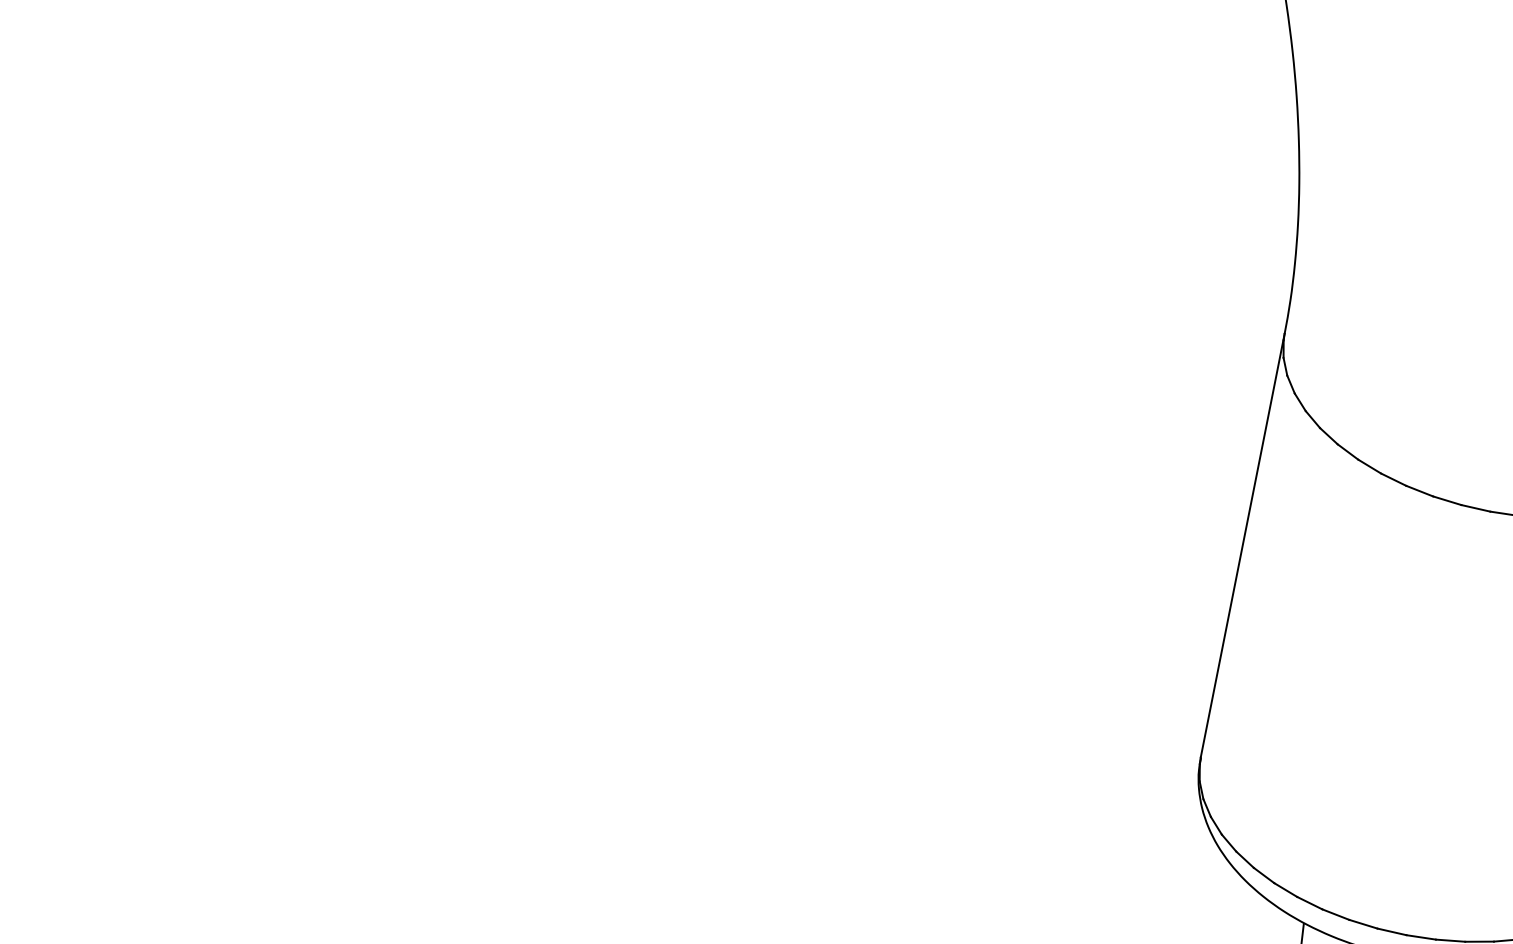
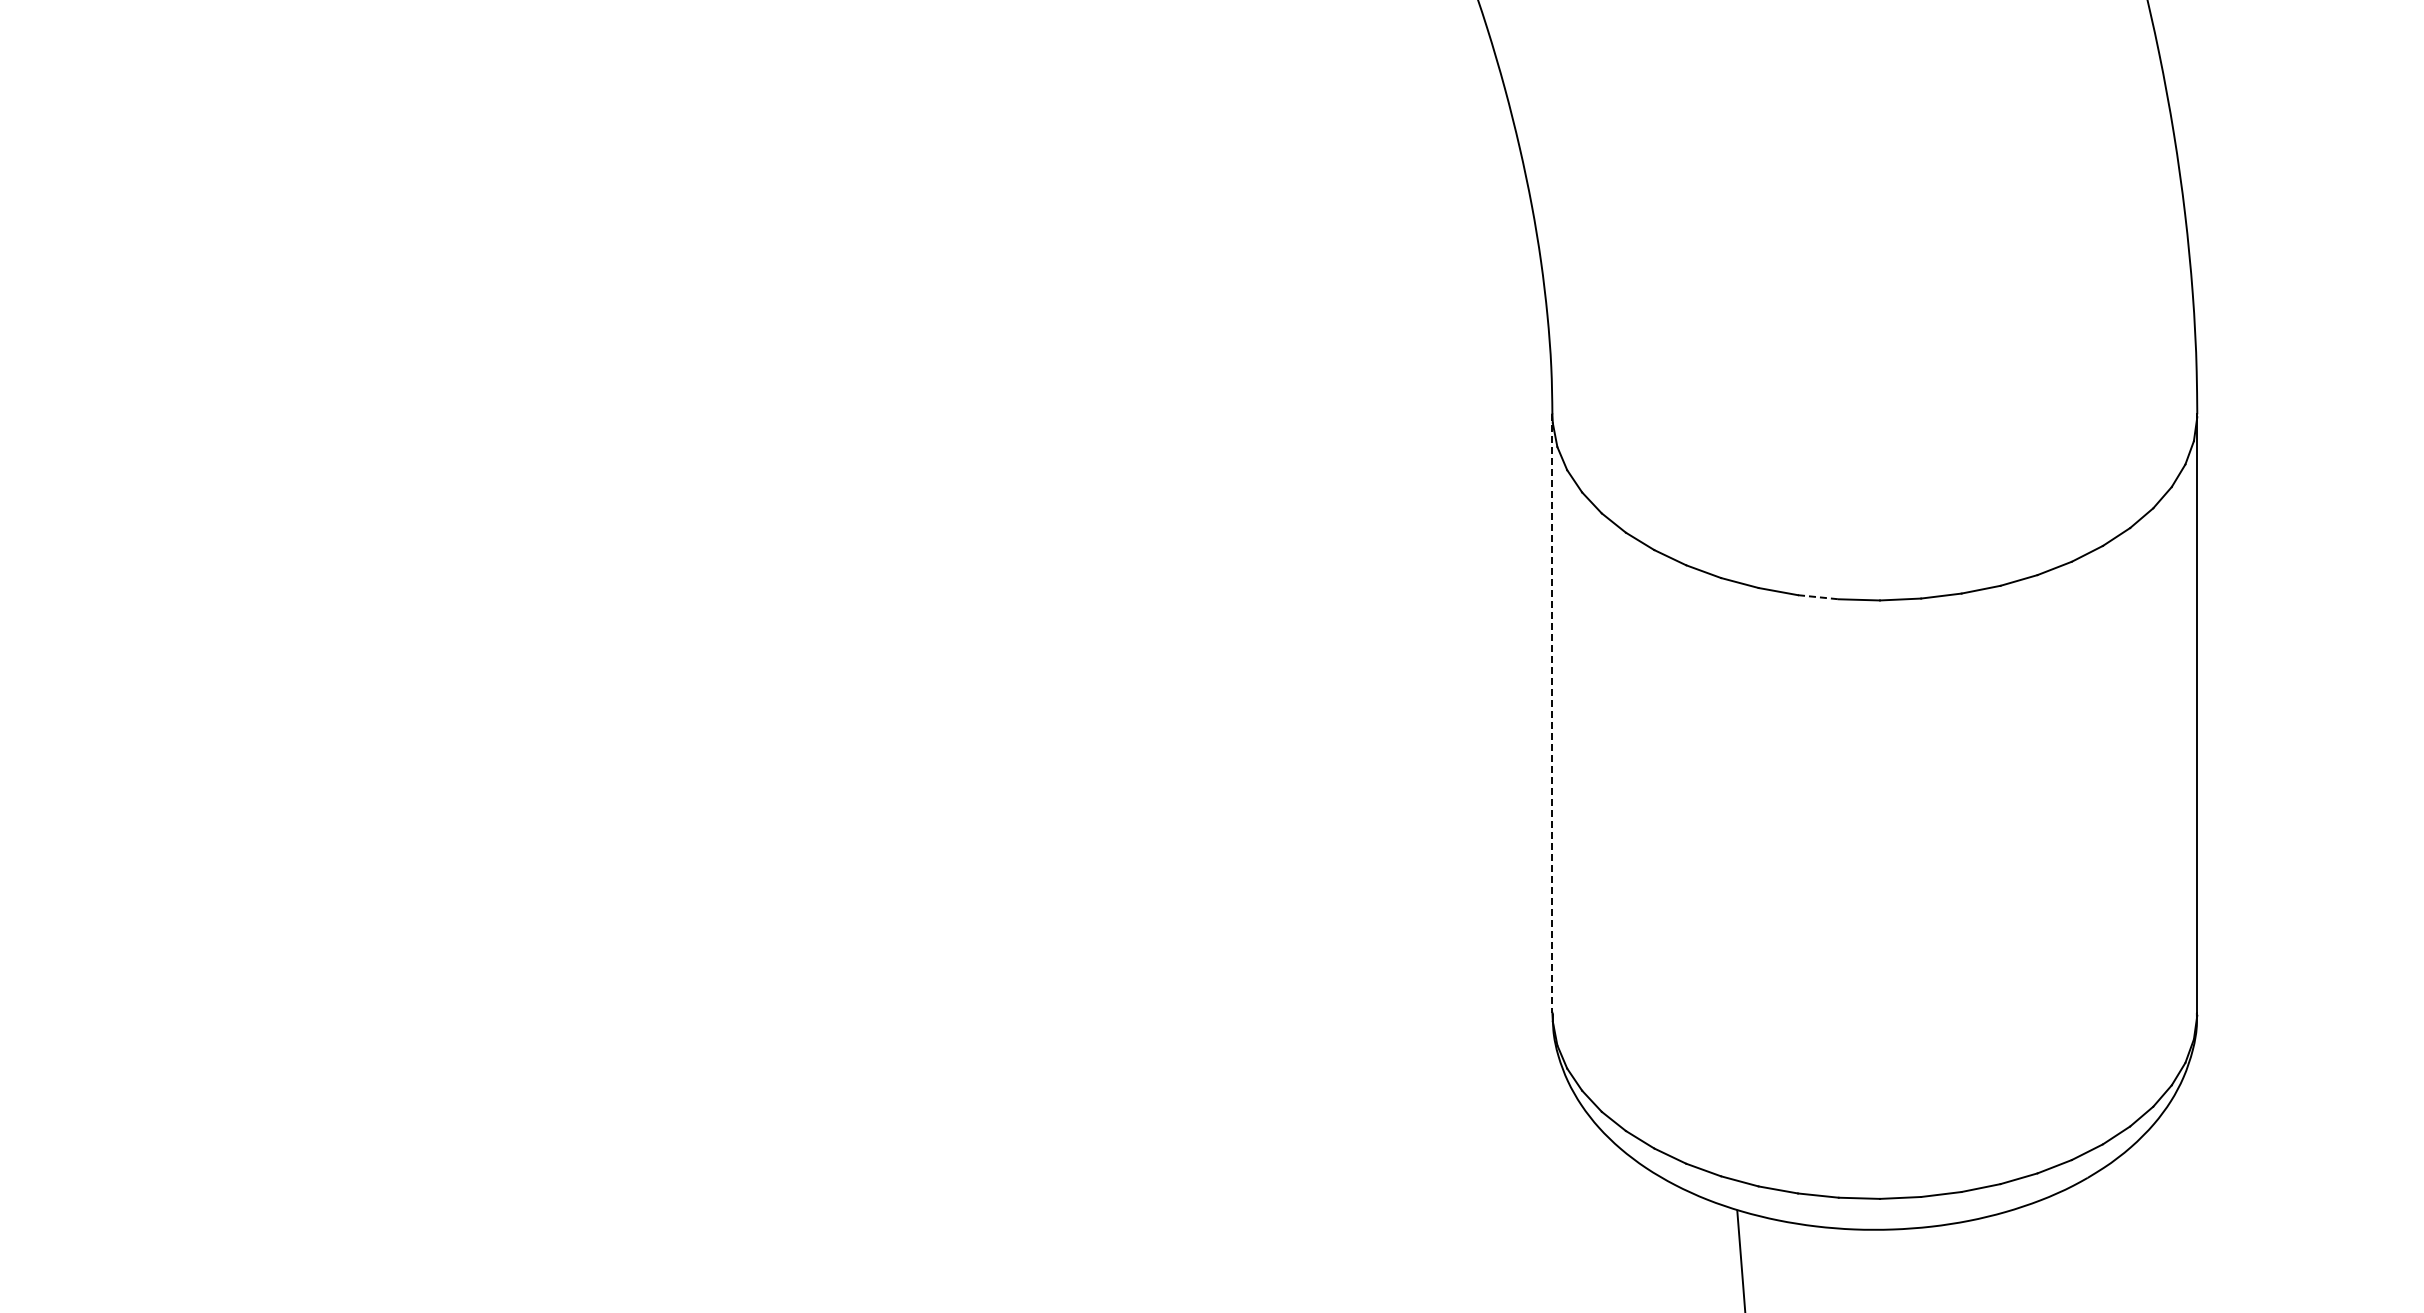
line: (1447, 500) -> (1818, 597), solid -> dashed
line: (1242, 546) -> (1552, 714), solid -> dashed

